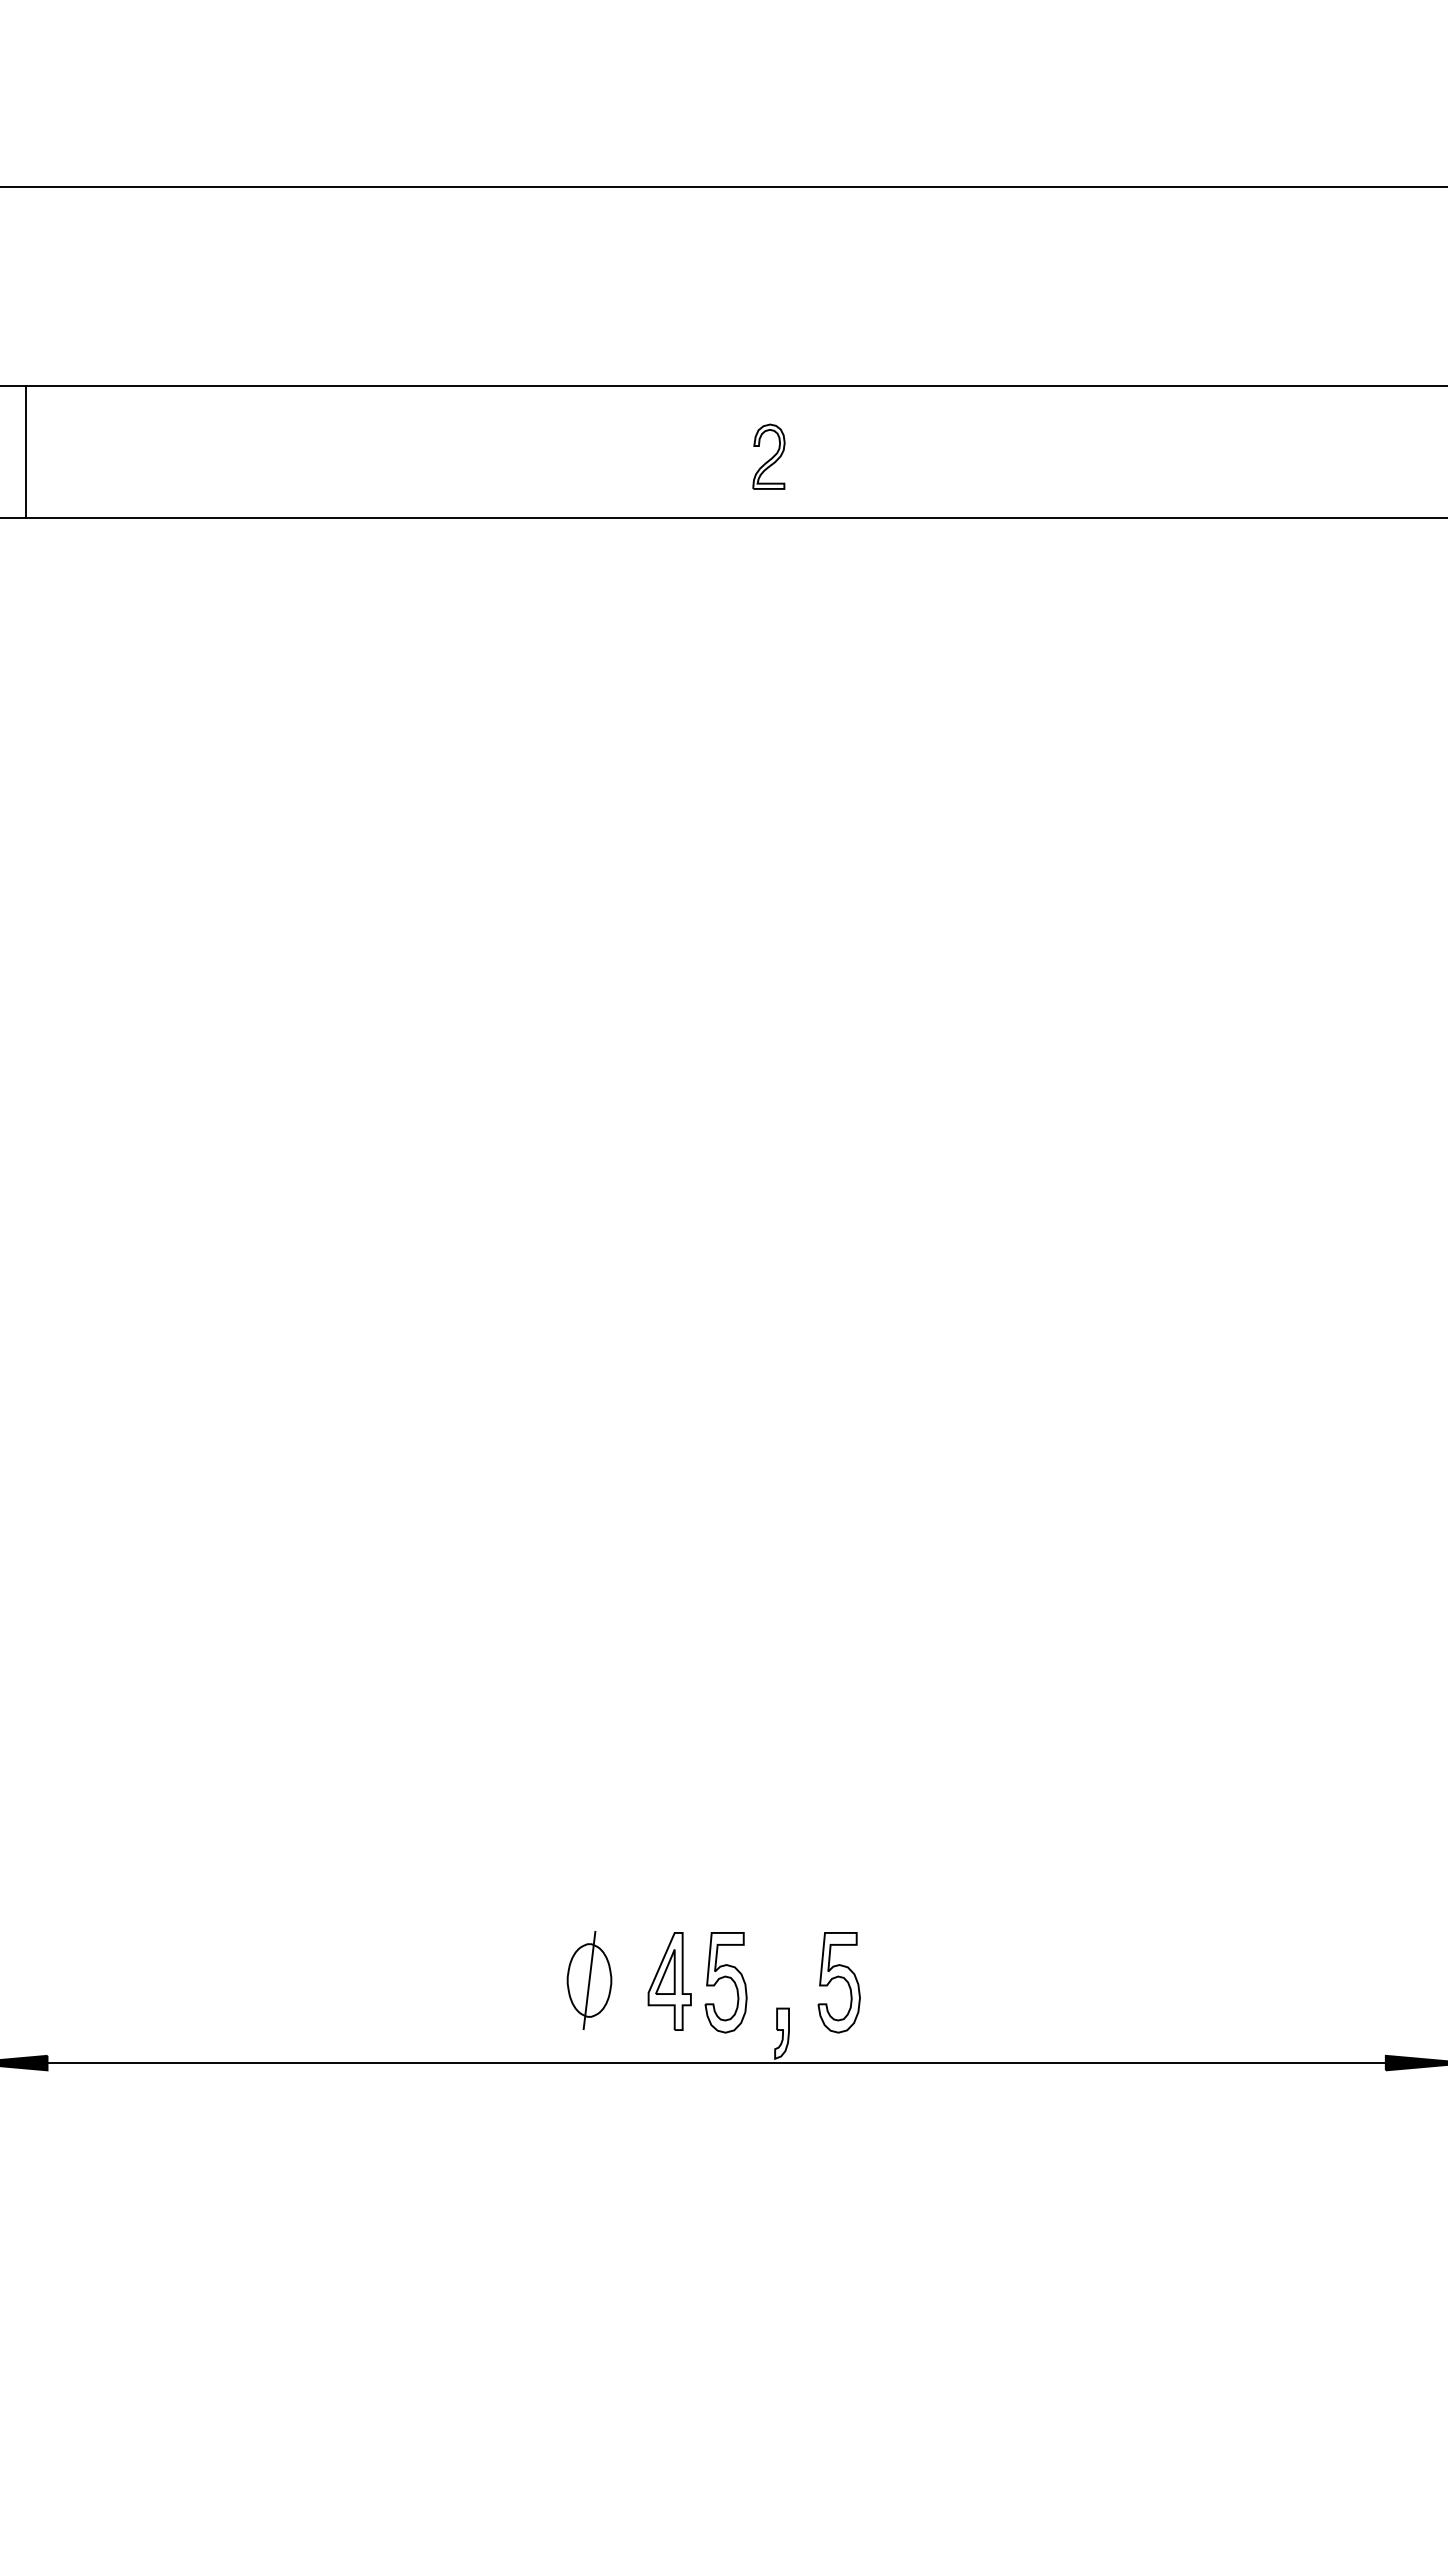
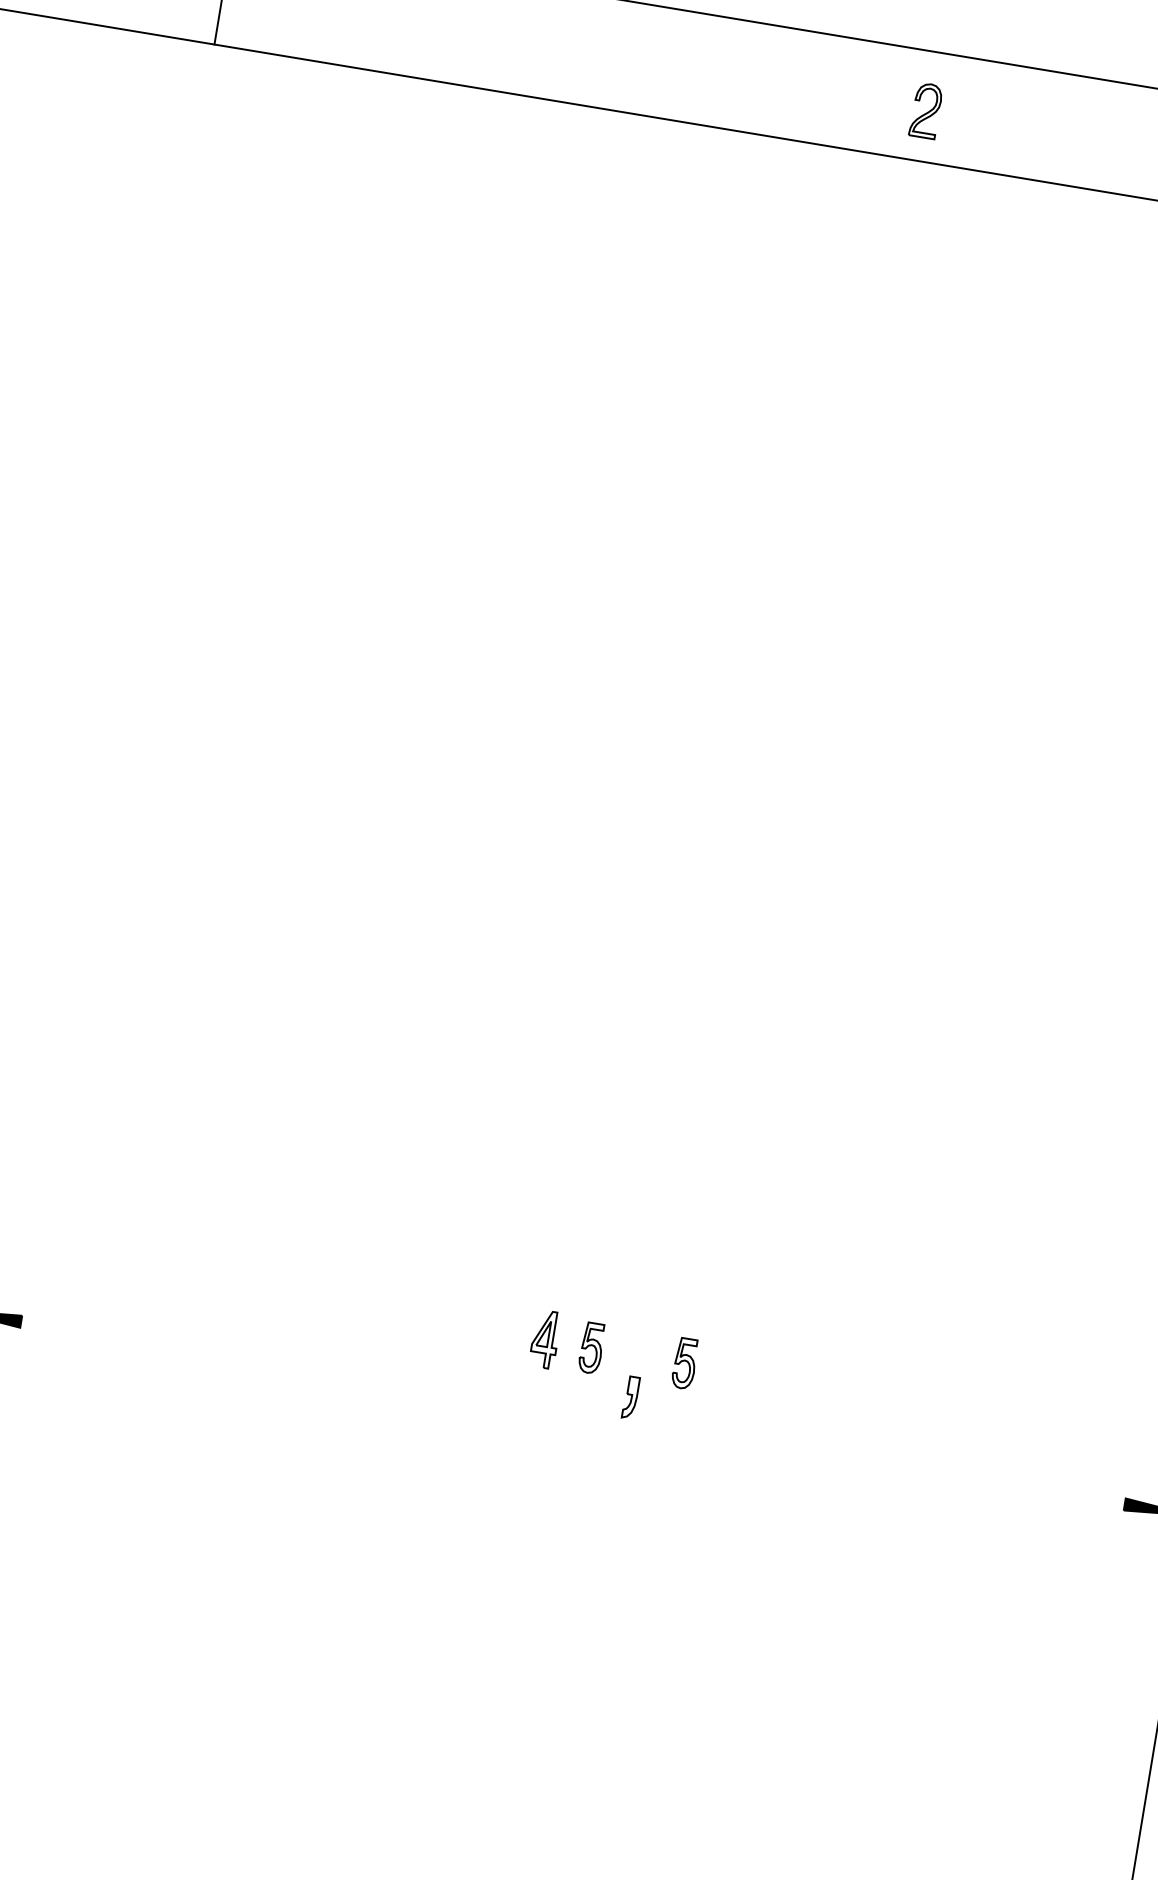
part: (768, 456) -> (925, 110), moved
part: (589, 1980) -> (479, 1327), removed
part: (669, 1981) -> (545, 1339), size x0.7
part: (725, 1982) -> (591, 1347), size x0.6
part: (838, 1982) -> (684, 1363), size x0.6
line: (716, 2063) -> (572, 1413), removed

